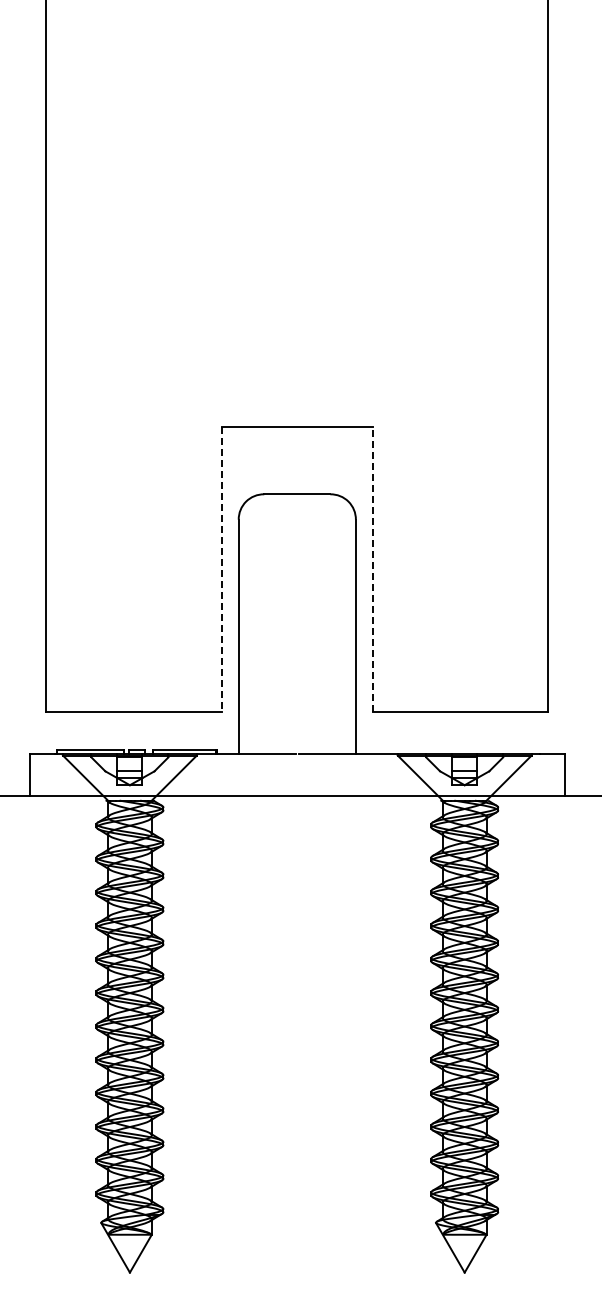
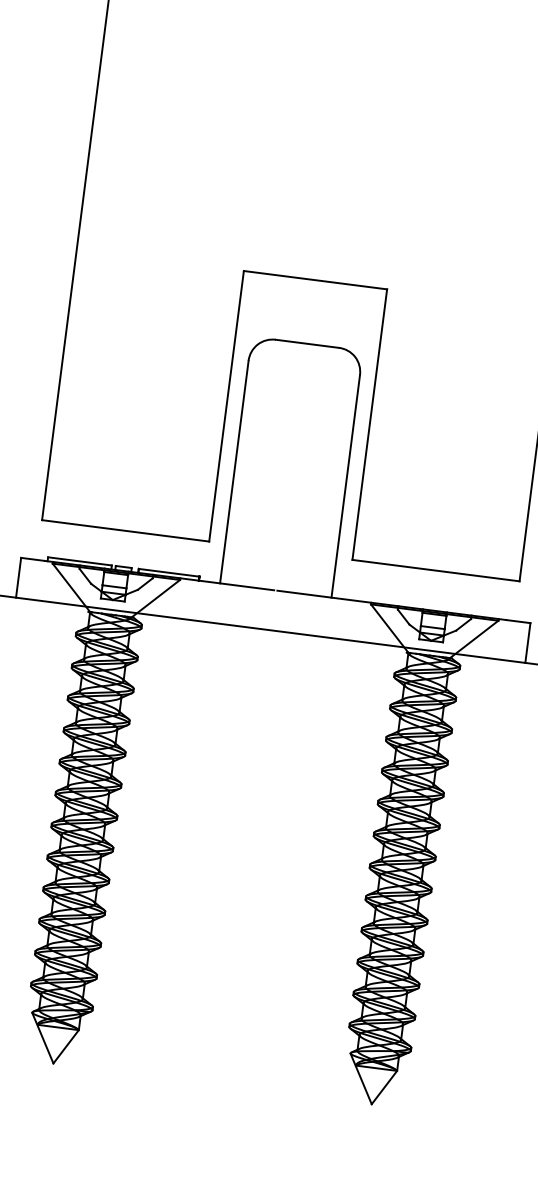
line: (372, 569) -> (369, 424), dashed -> solid
line: (221, 570) -> (226, 407), dashed -> solid

